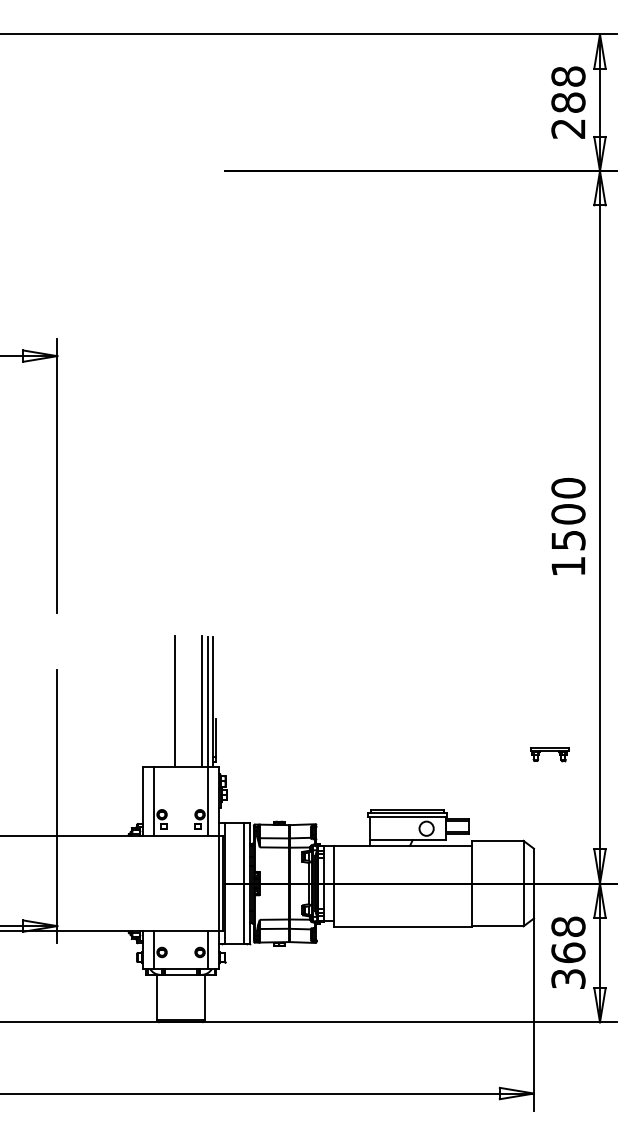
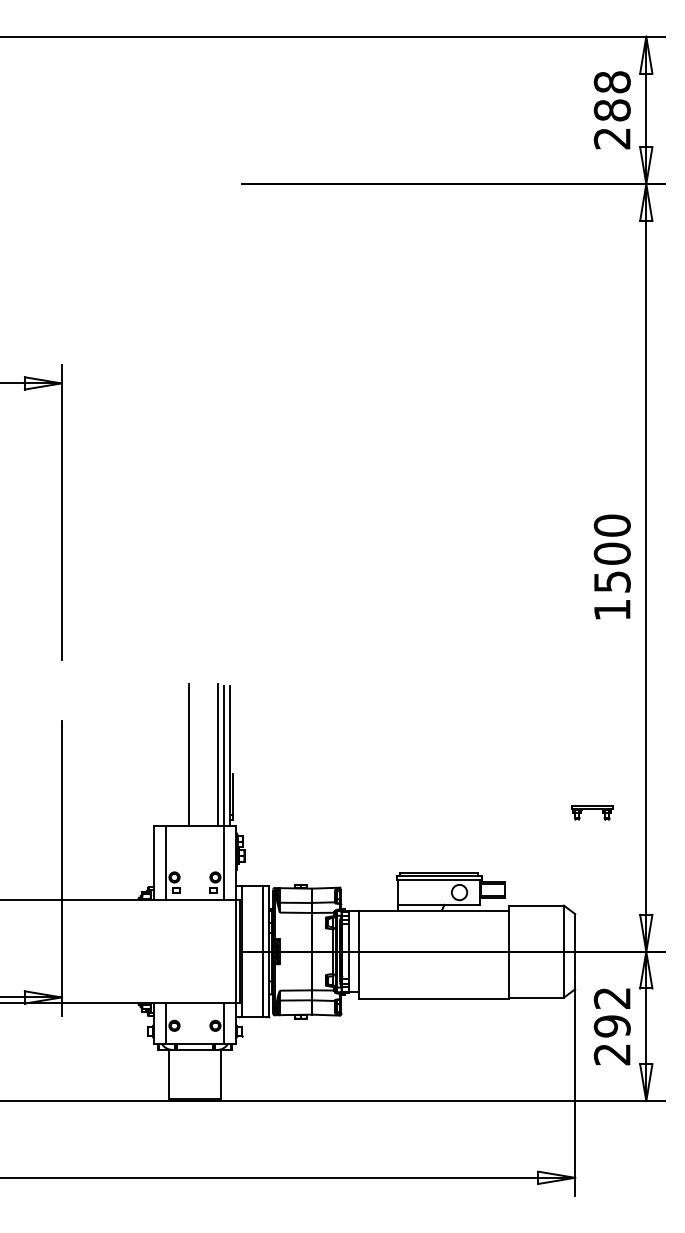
text: (568, 952) -> (612, 1025), 368 -> 292

